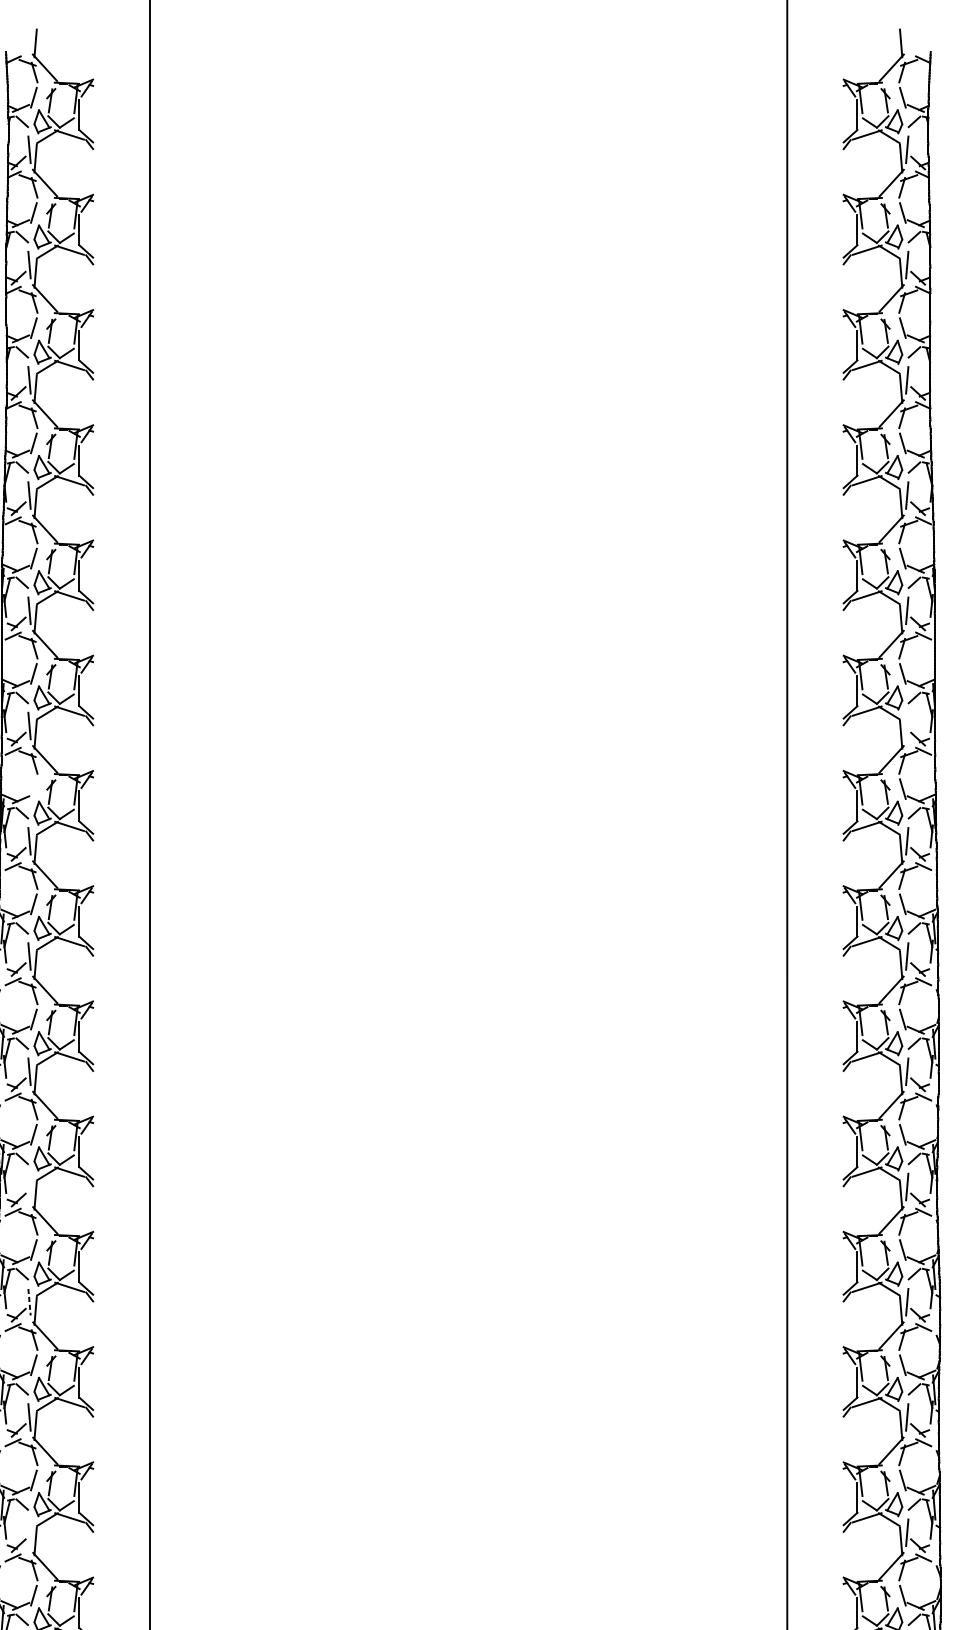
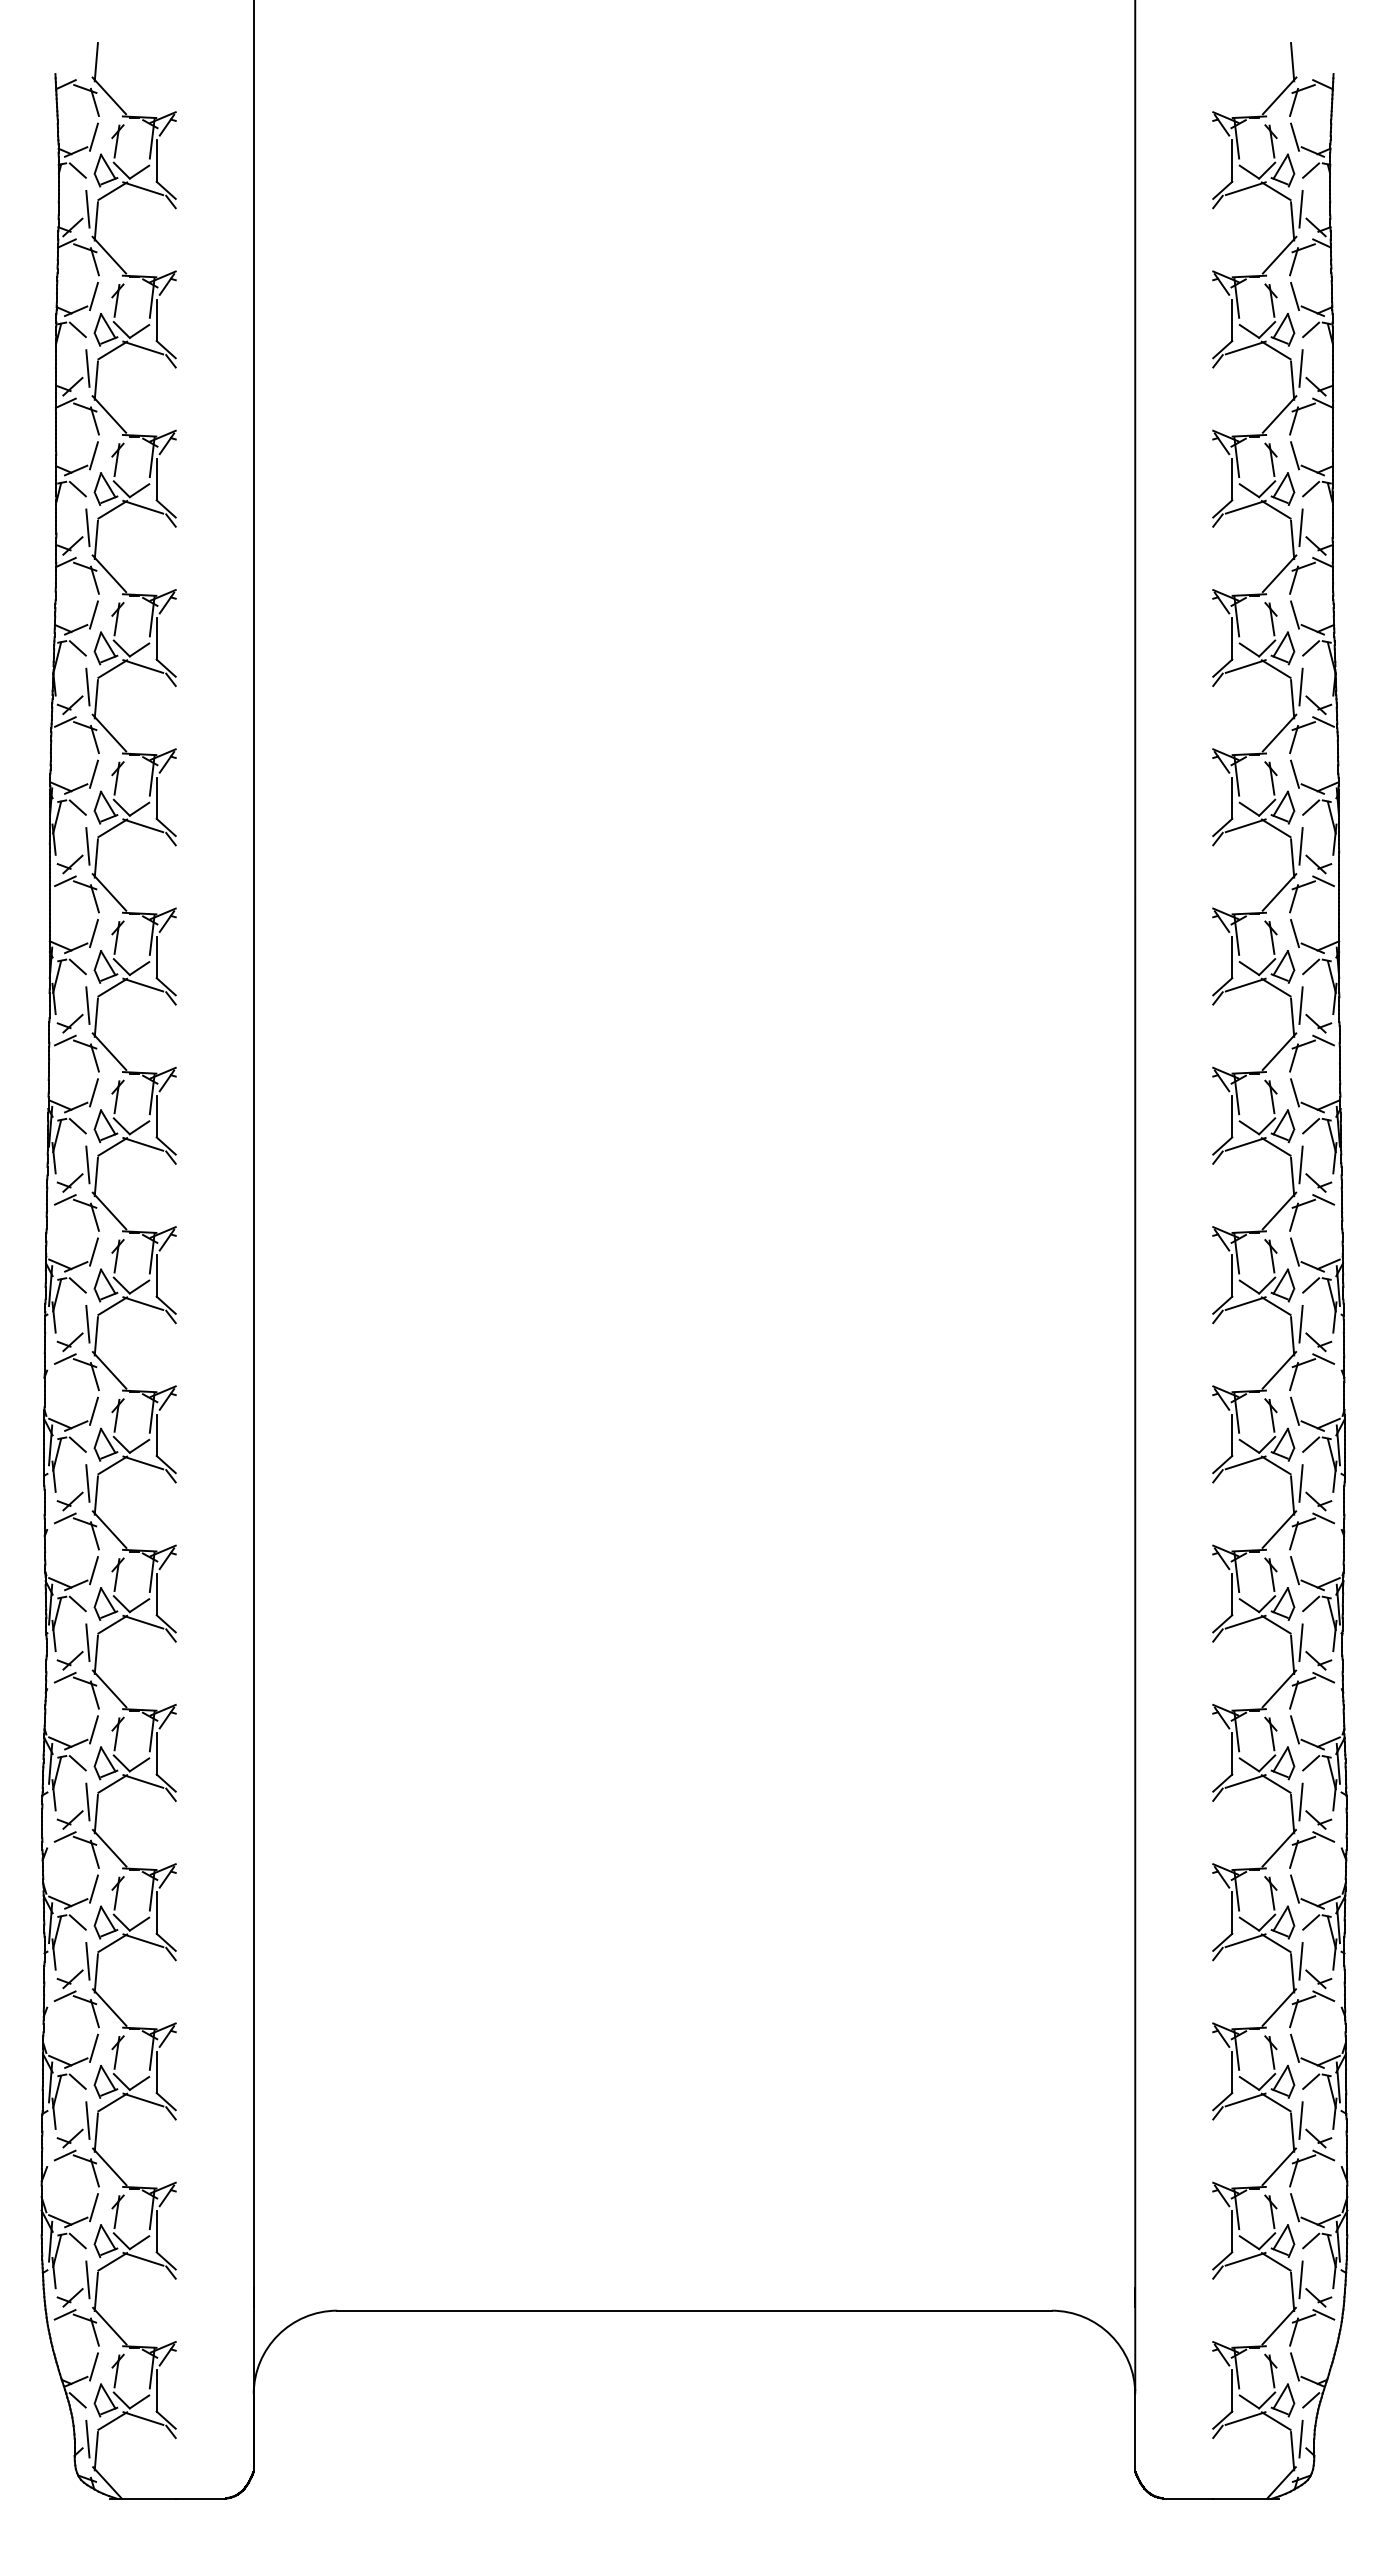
line: (906, 725) -> (1300, 1005), added
line: (33, 788) -> (93, 1092), added
line: (29, 1186) -> (87, 1642), added
line: (29, 1302) -> (87, 1802), dashed -> solid
line: (29, 1532) -> (87, 2120), added

